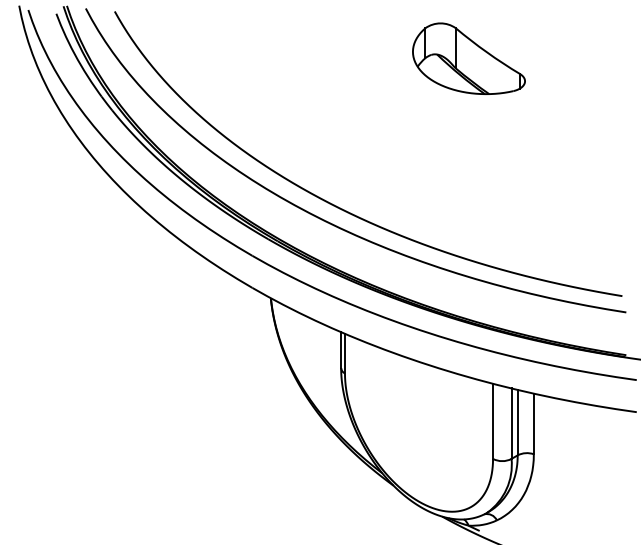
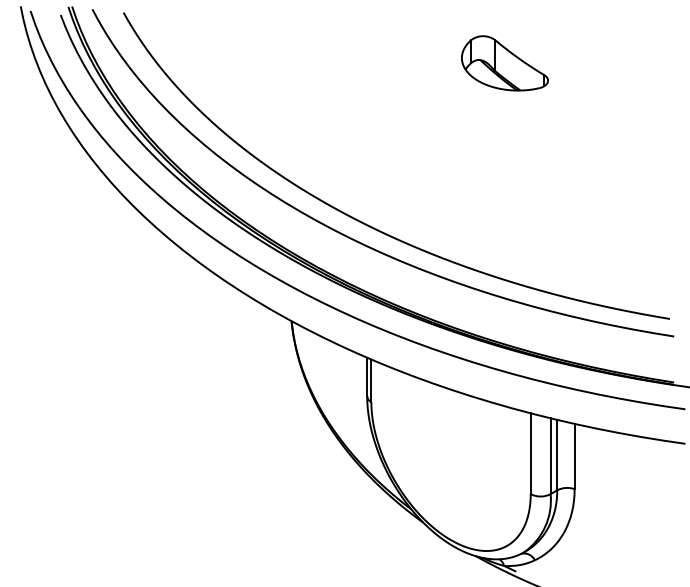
part: (469, 58) -> (505, 63), size x0.71

